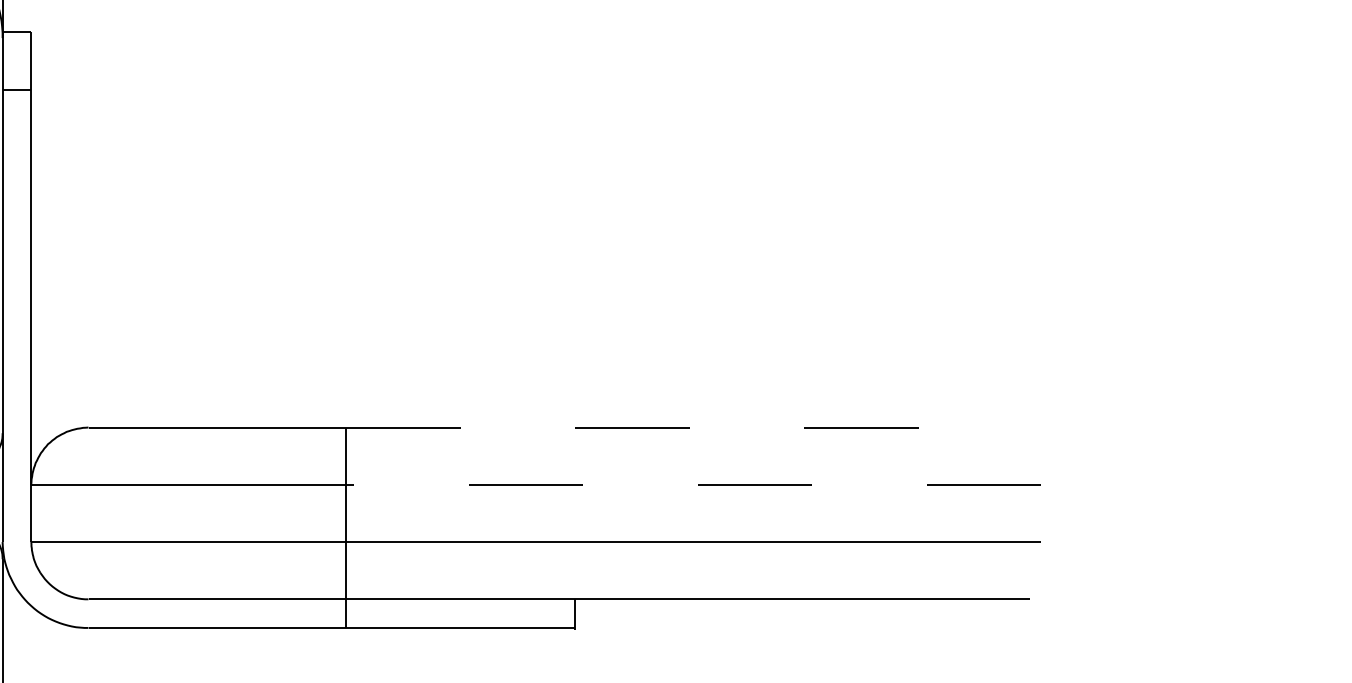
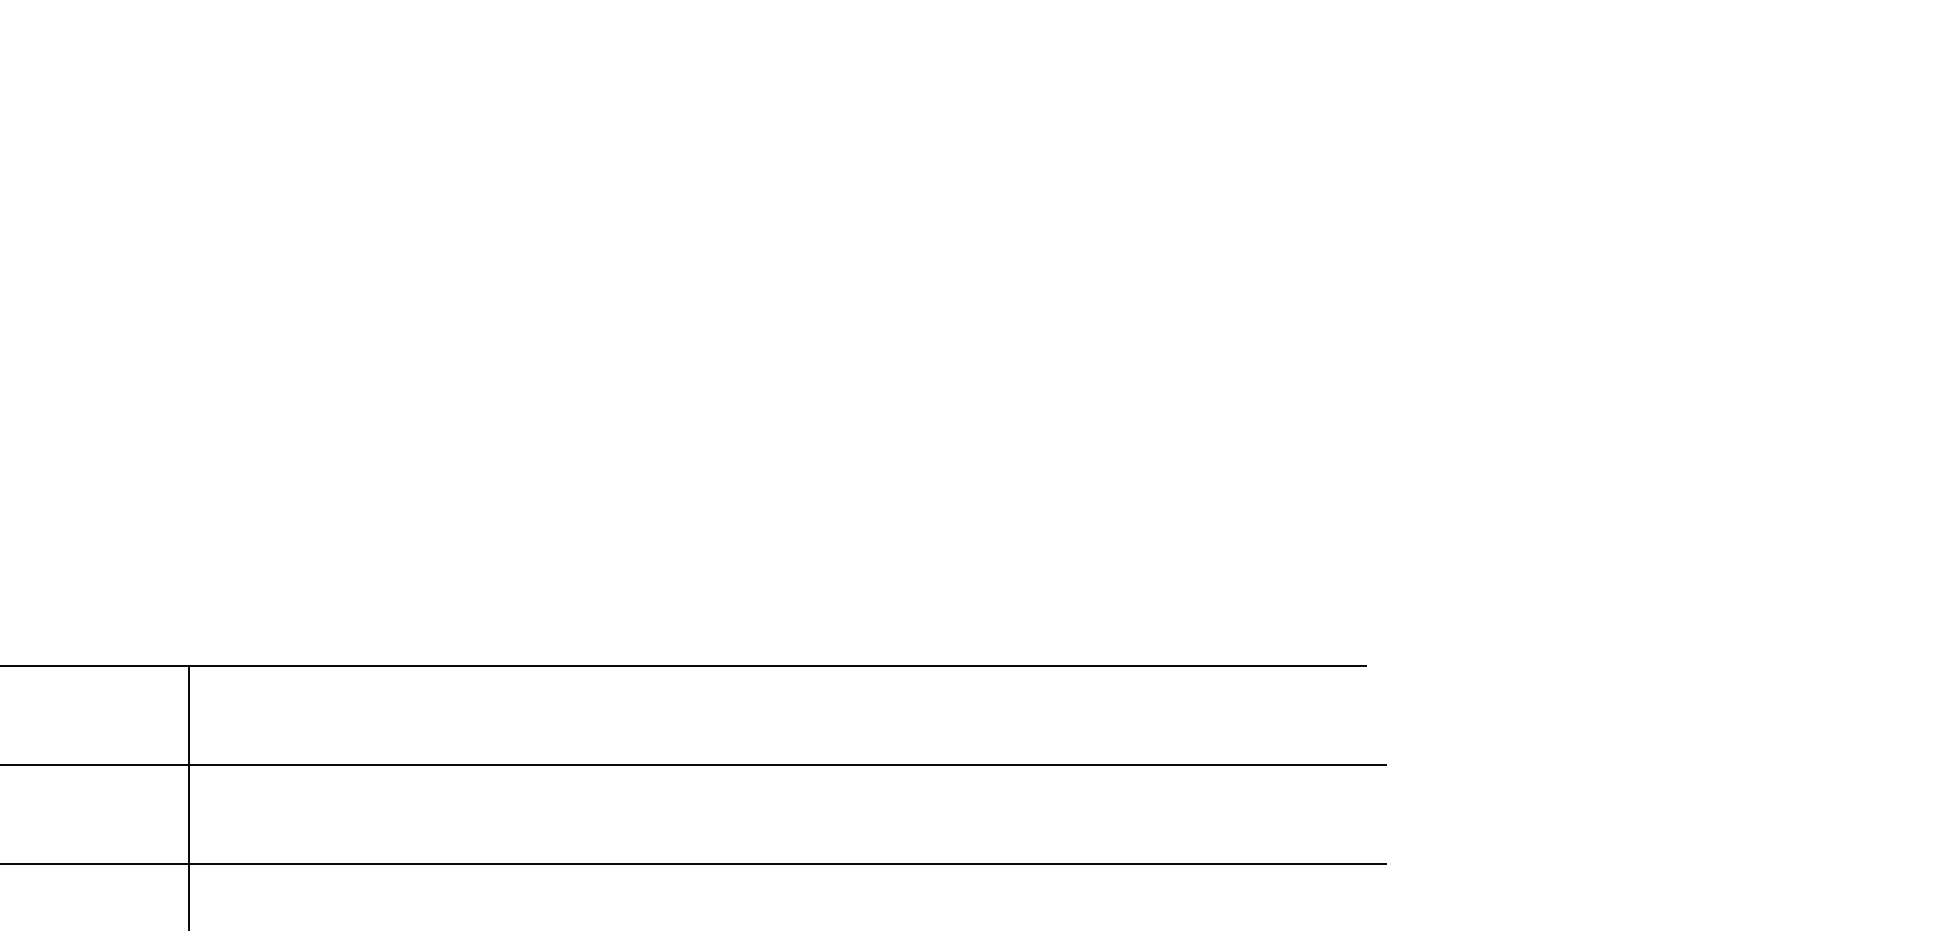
line: (687, 427) -> (777, 666), dashed -> solid
line: (693, 484) -> (787, 764), dashed -> solid

